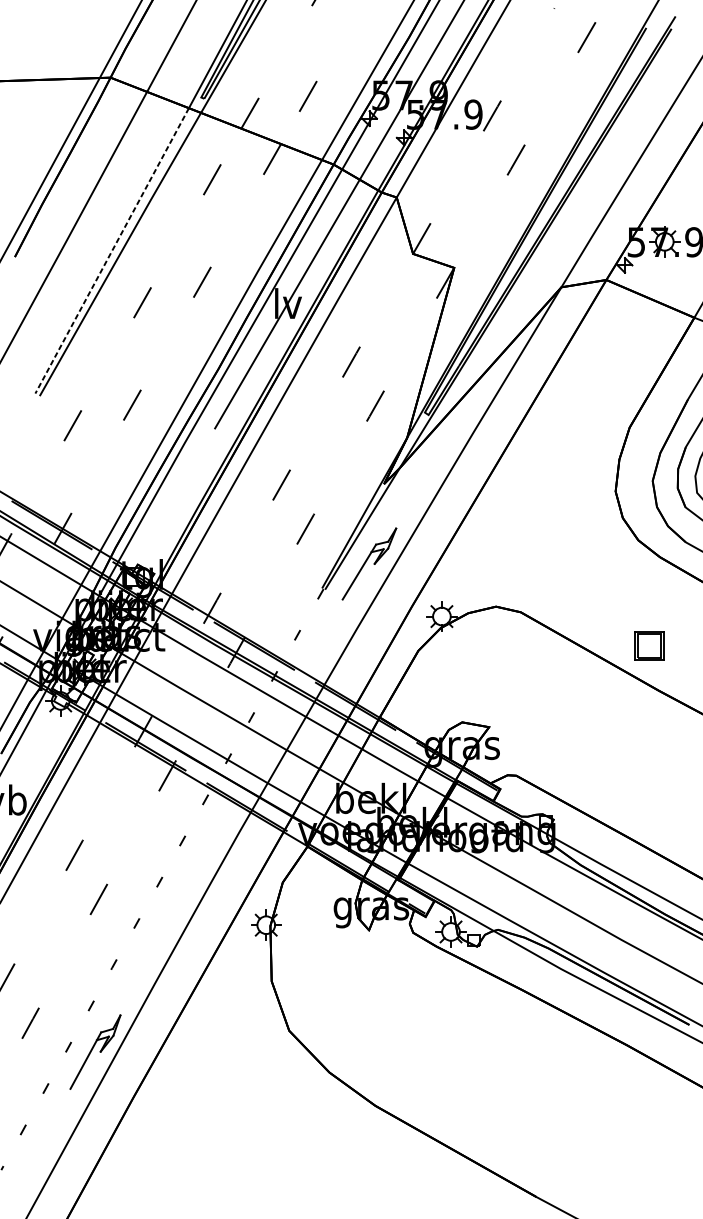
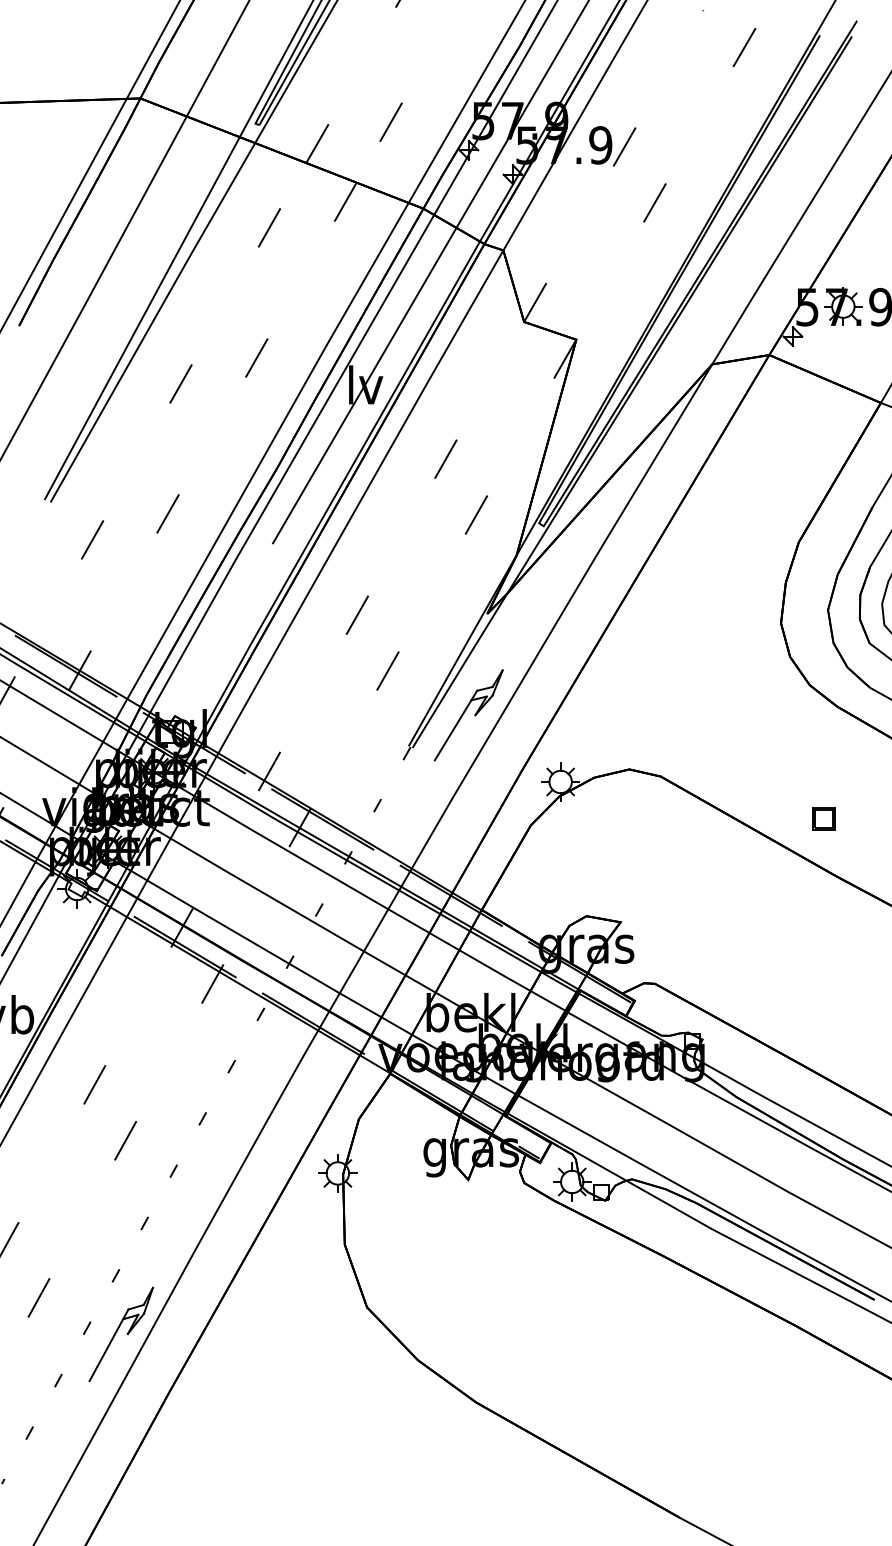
line: (112, 251) -> (142, 318), dashed -> solid
part: (649, 645) -> (823, 818), size x0.62

